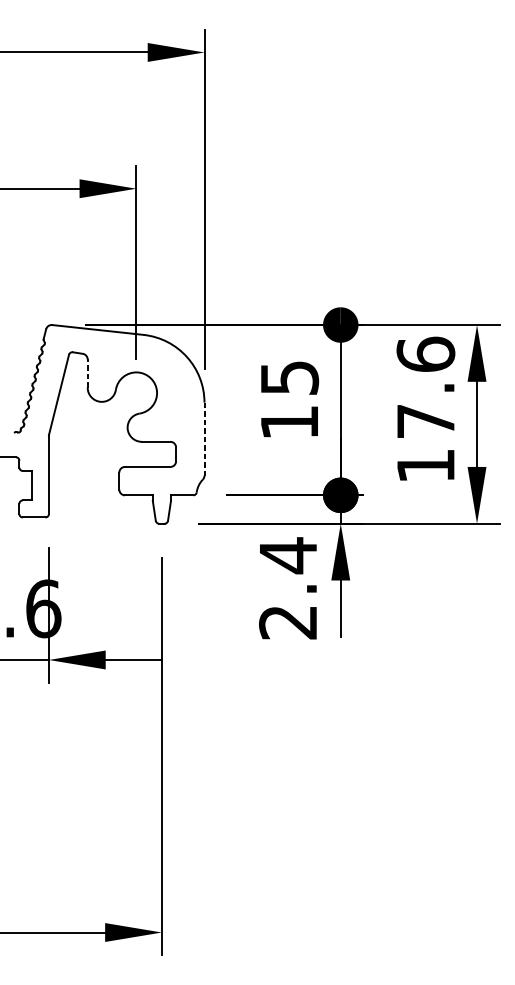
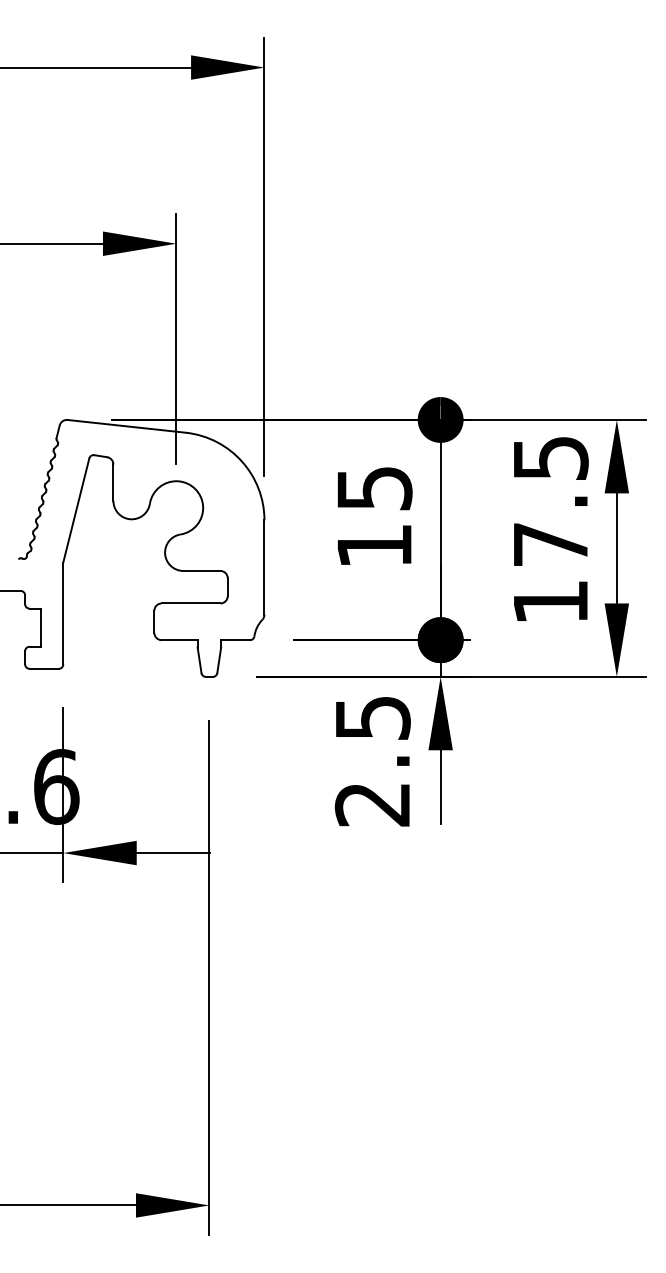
text: (425, 354) -> (550, 457), 17.6 -> 17.5
line: (87, 373) -> (113, 482), dashed -> solid
line: (204, 439) -> (264, 568), dashed -> solid
text: (288, 555) -> (373, 718), 2.4 -> 2.5

